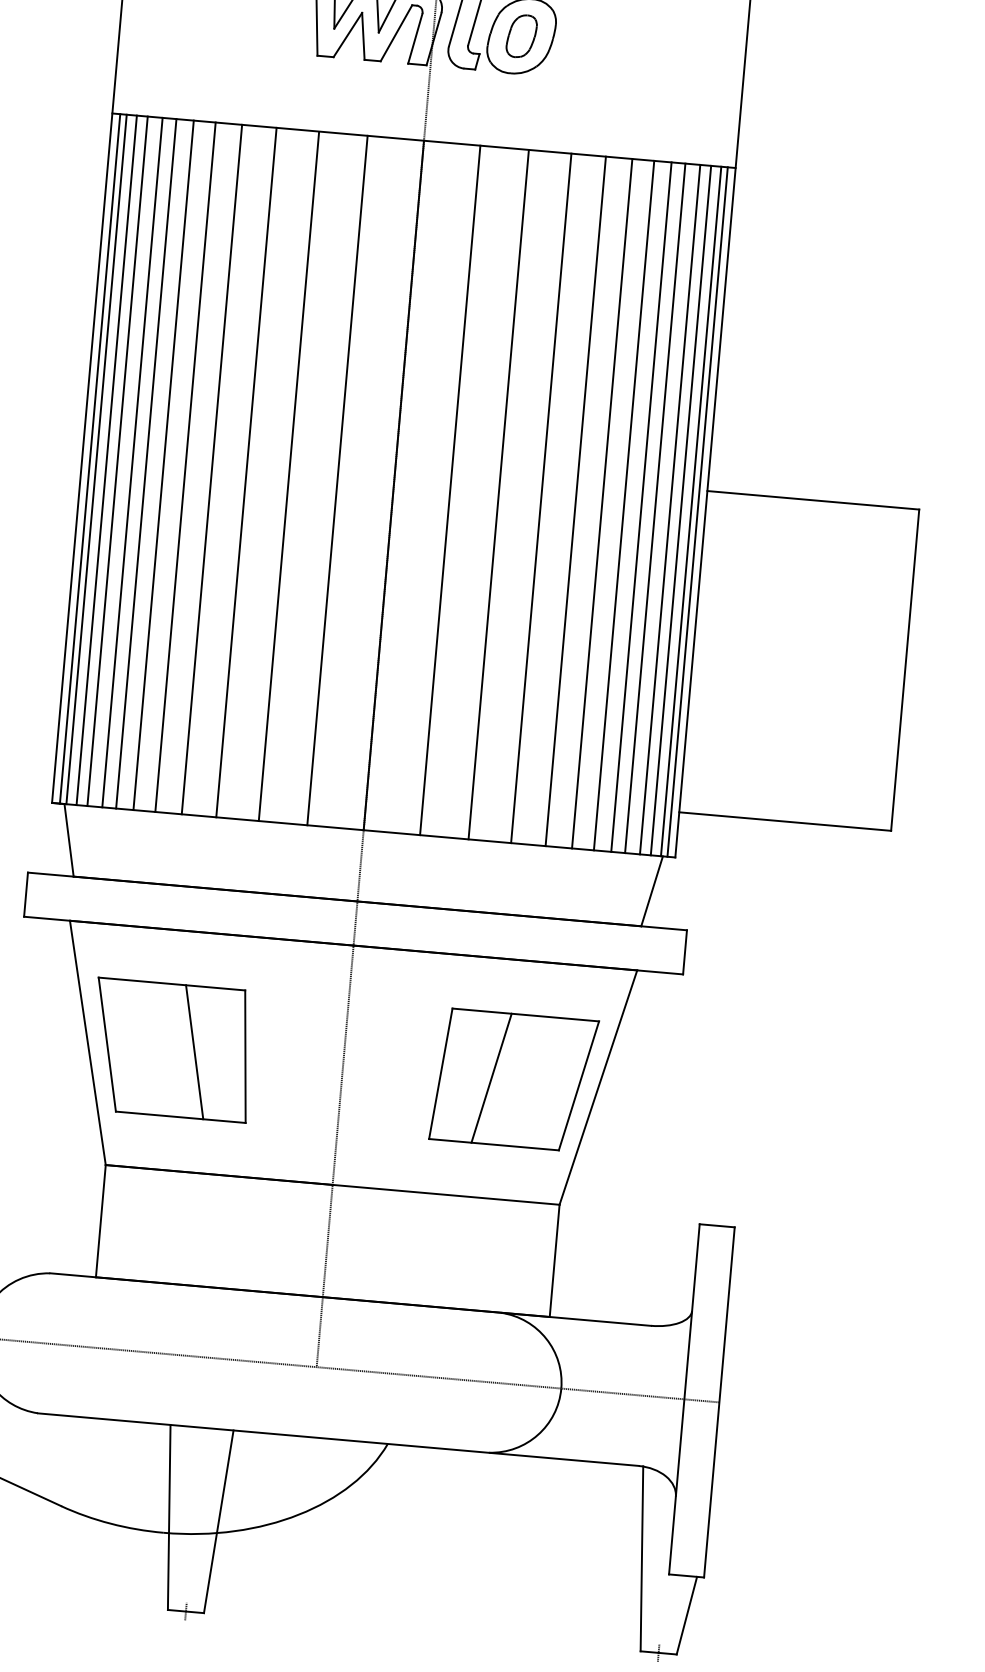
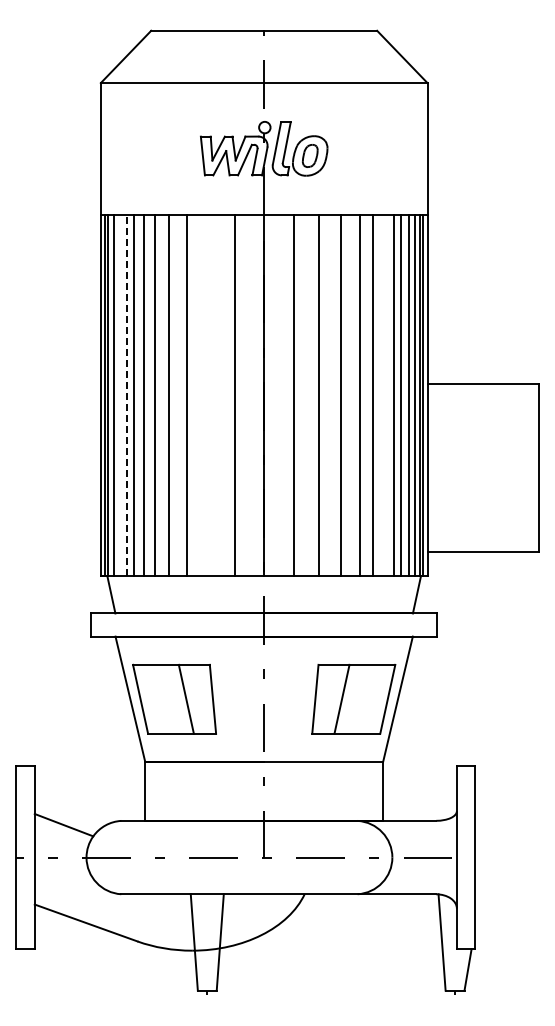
line: (117, 461) -> (119, 395), removed
line: (133, 462) -> (127, 395), solid -> dashed
line: (289, 476) -> (209, 395), removed
line: (623, 505) -> (384, 395), removed

